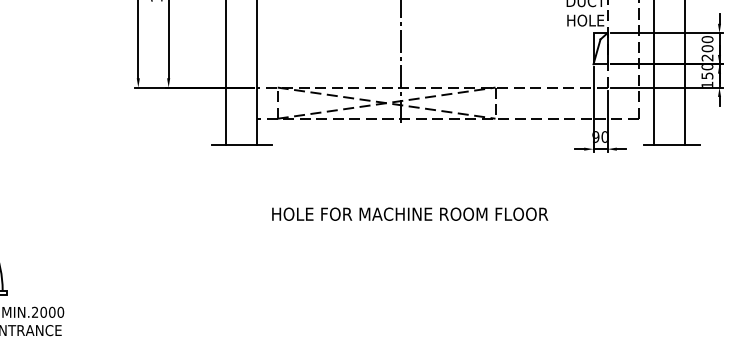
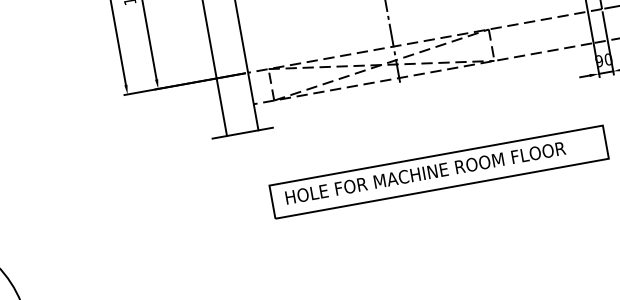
part: (422, 215) -> (438, 172), added

